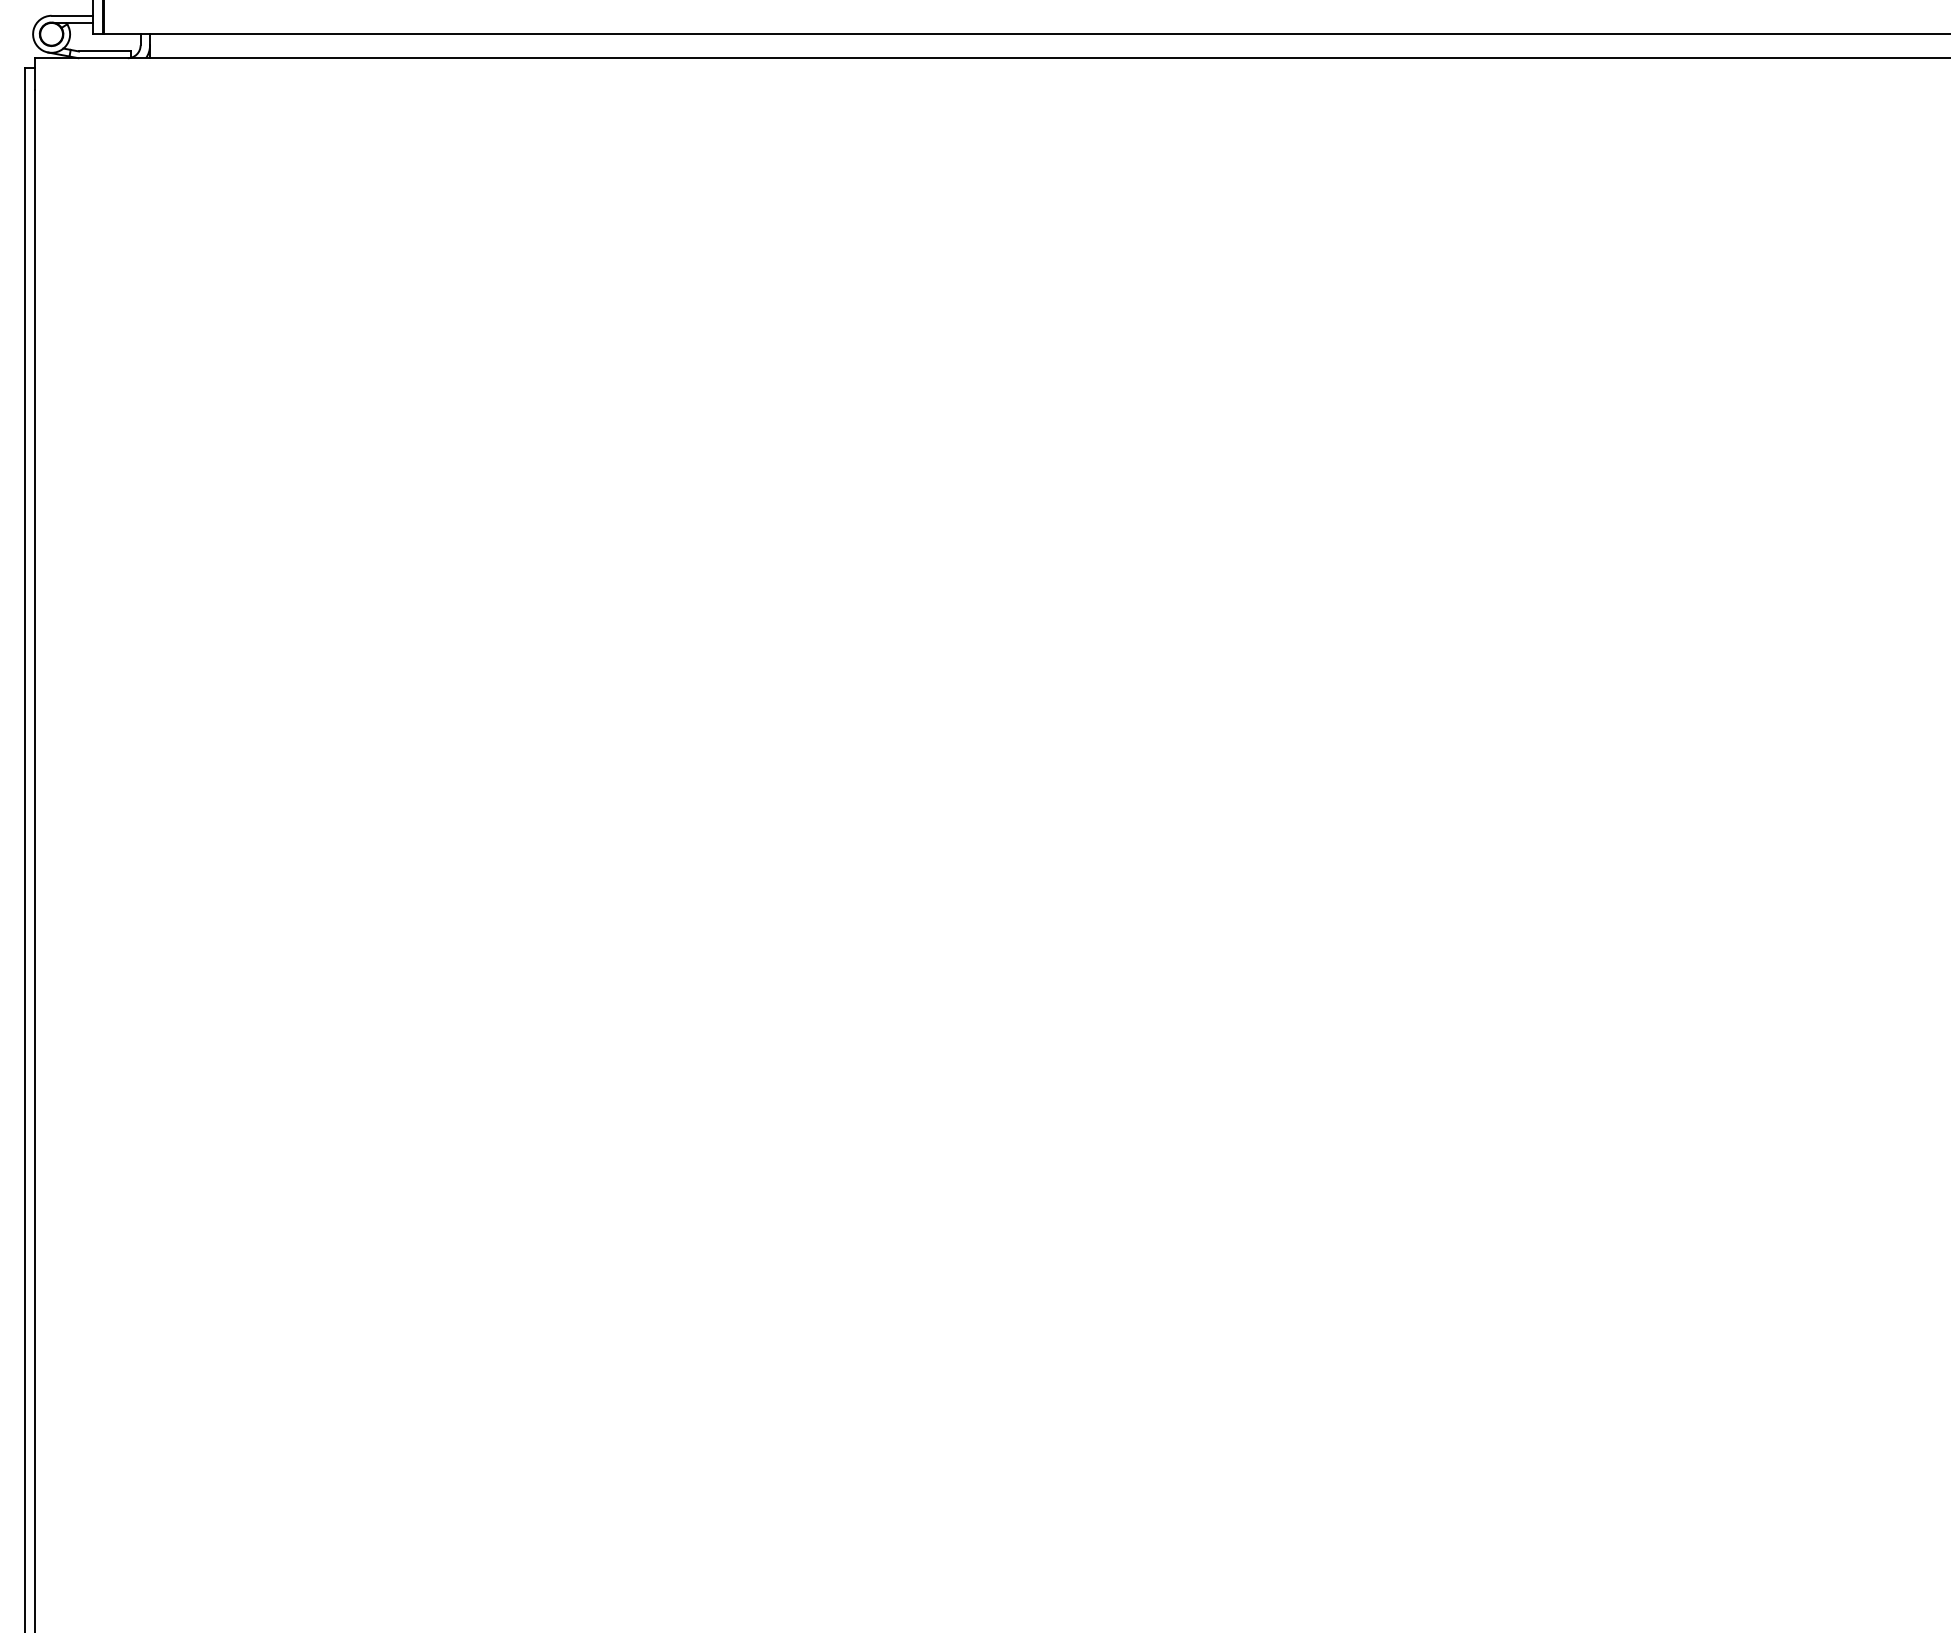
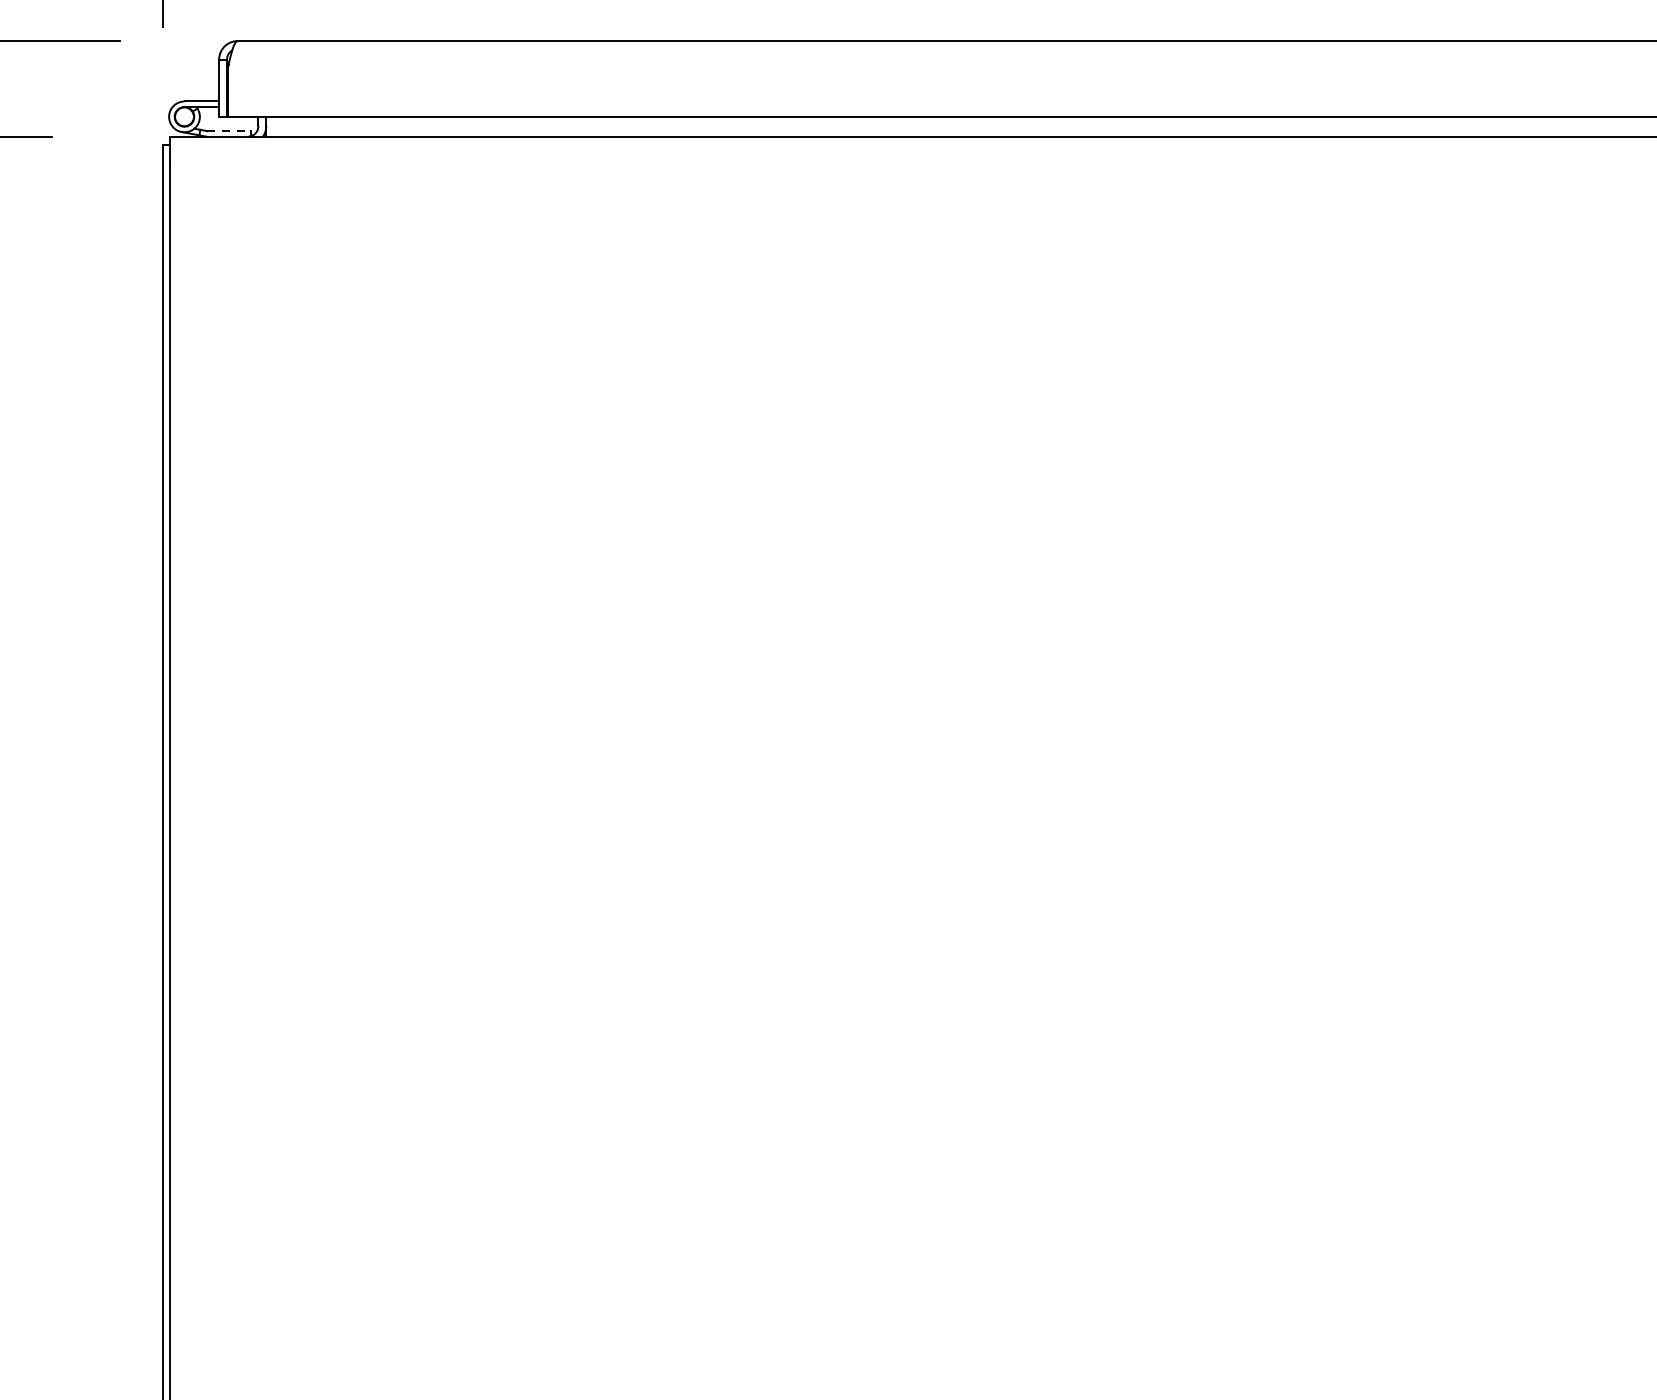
line: (104, 51) -> (228, 131), solid -> dashed

